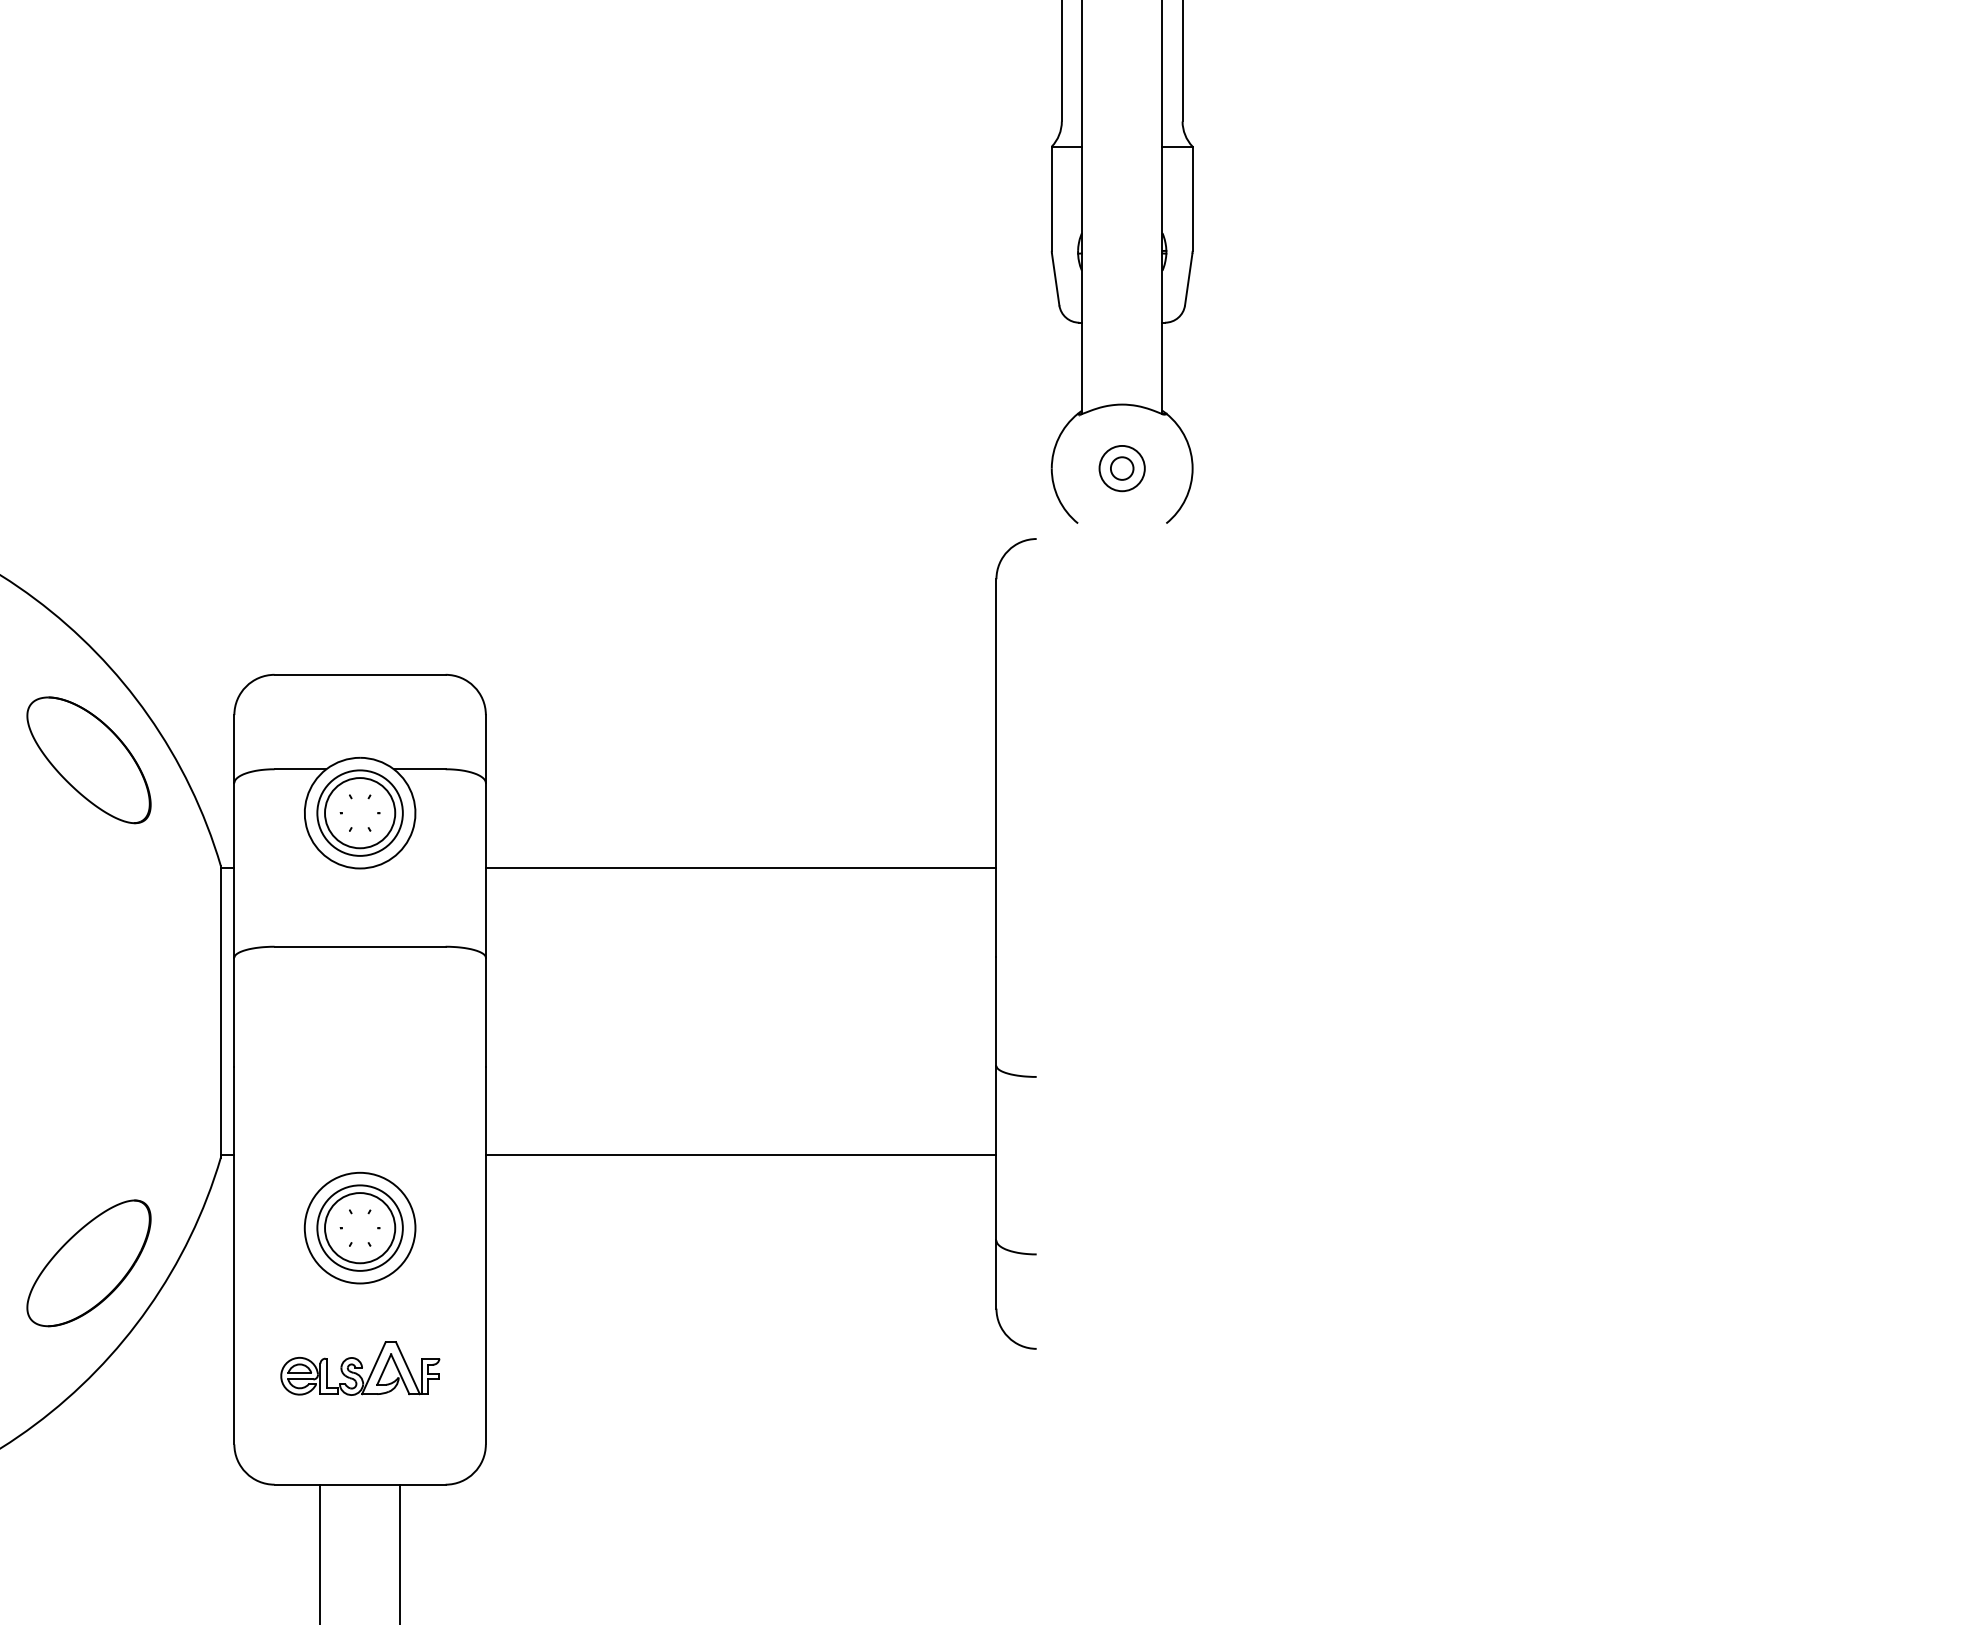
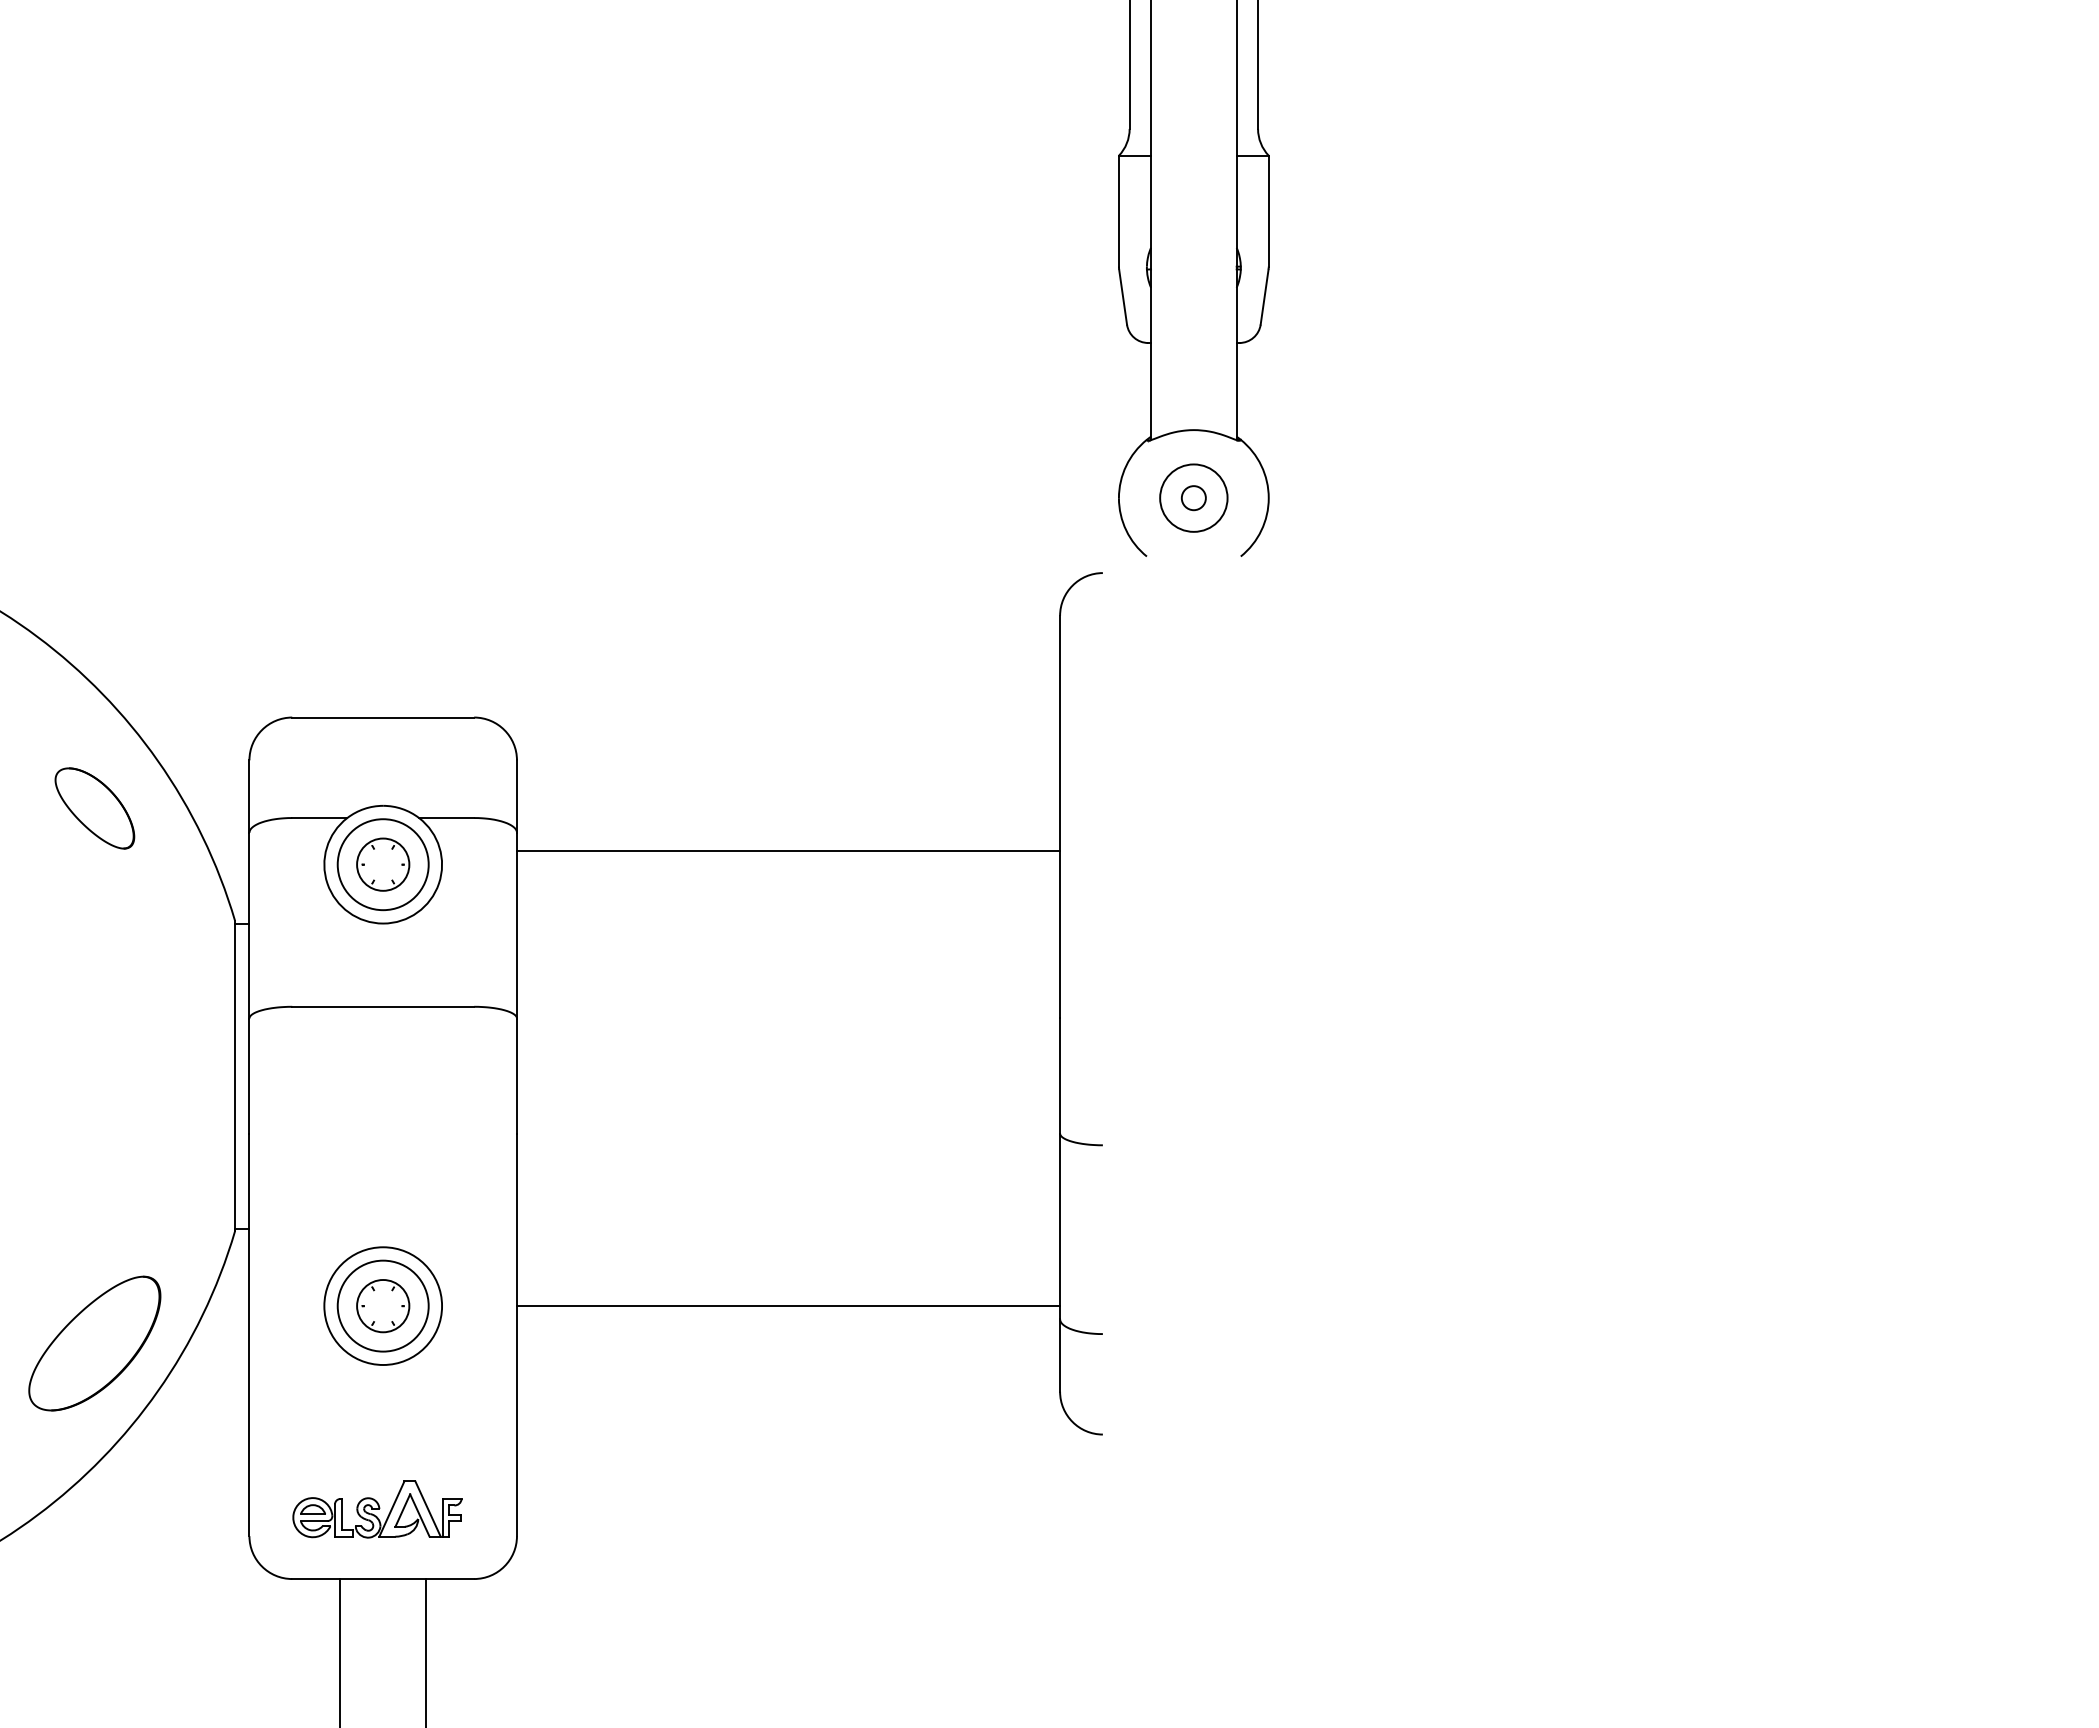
circle: (1121, 468) -> (1193, 498), size x1.4
part: (88, 760) -> (94, 808), size x0.6
circle: (359, 812) -> (382, 864), size x0.7
line: (741, 868) -> (788, 850), moved
line: (741, 1155) -> (788, 1305), moved
circle: (359, 1227) -> (382, 1305), size x0.7
part: (360, 1368) -> (377, 1509), moved

